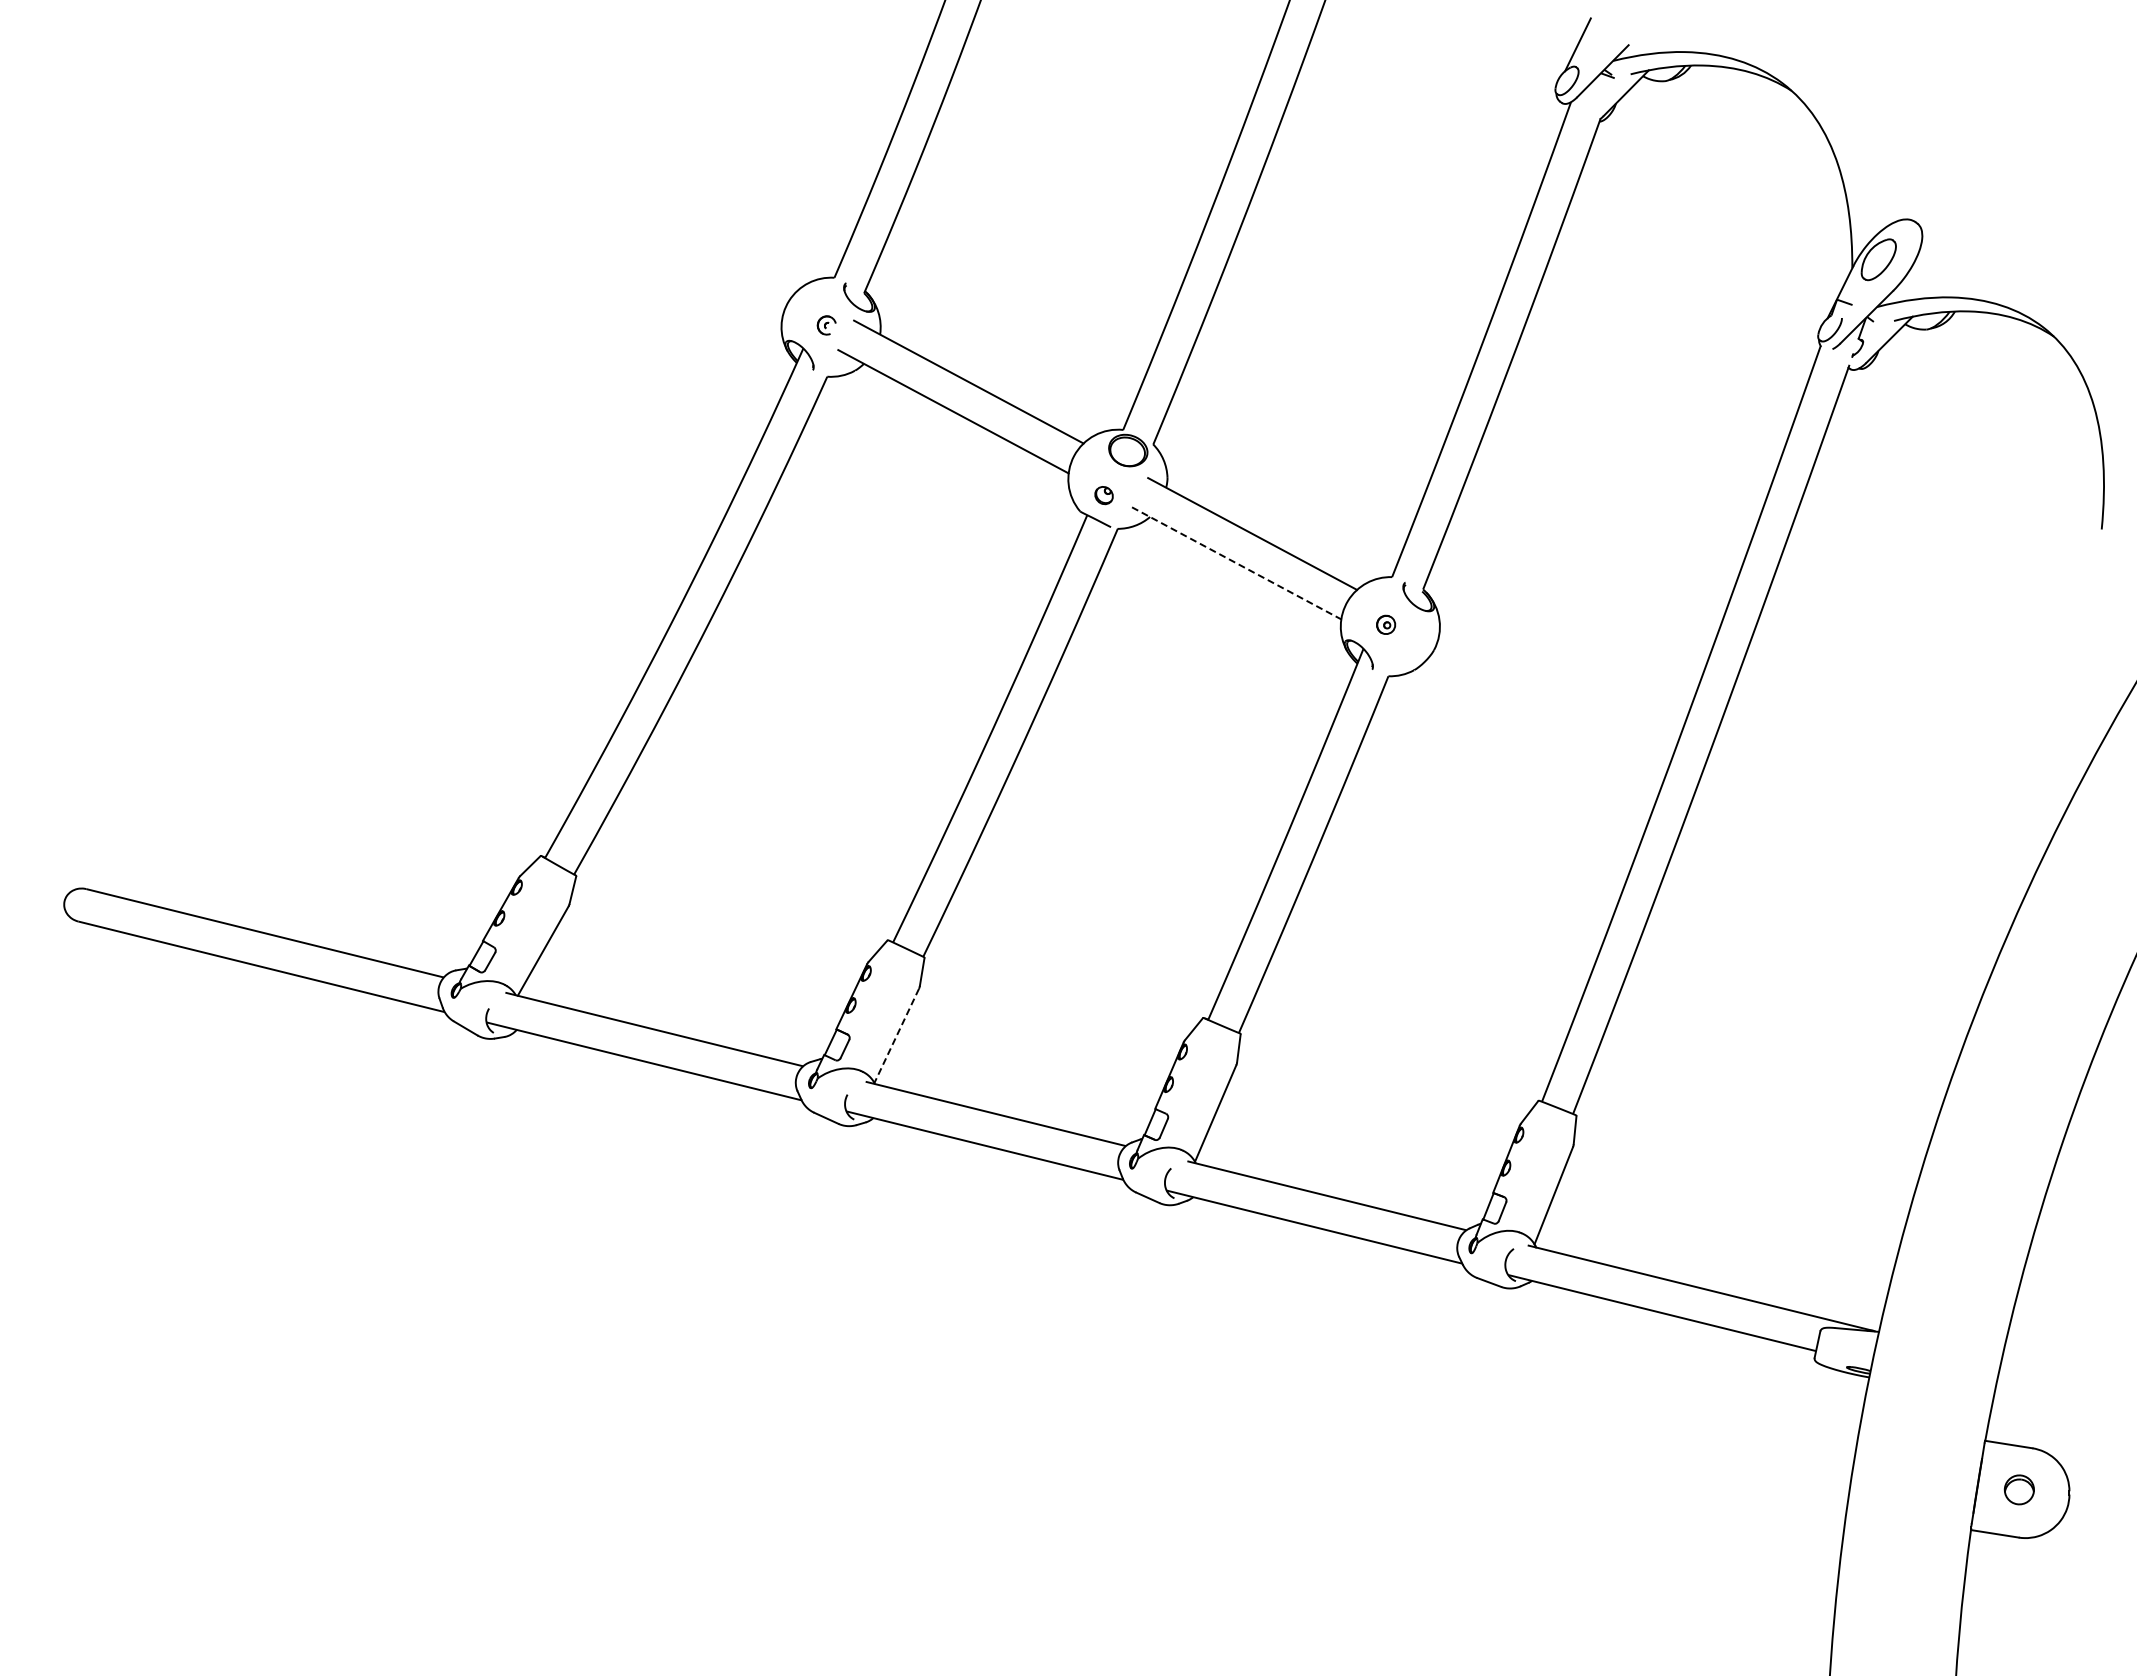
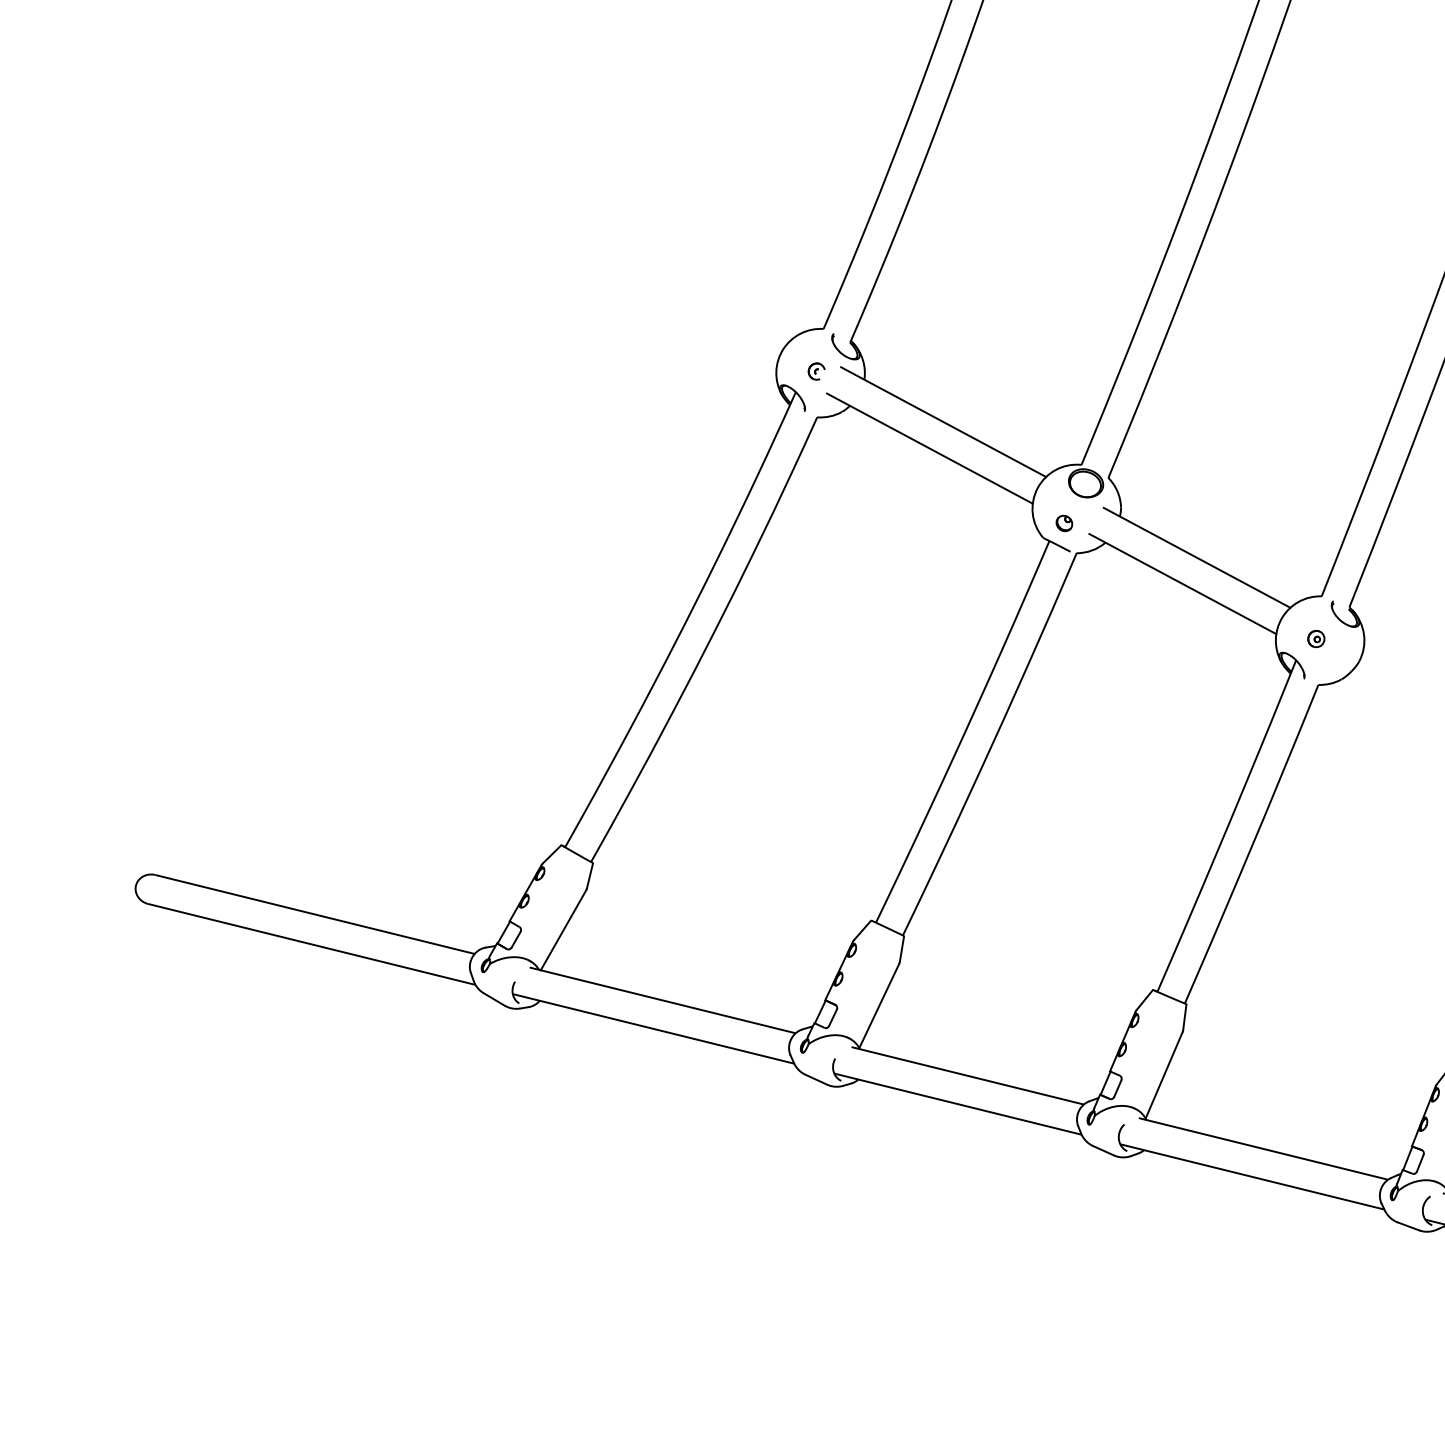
line: (1236, 563) -> (1182, 584), dashed -> solid
line: (896, 1036) -> (879, 1006), dashed -> solid

